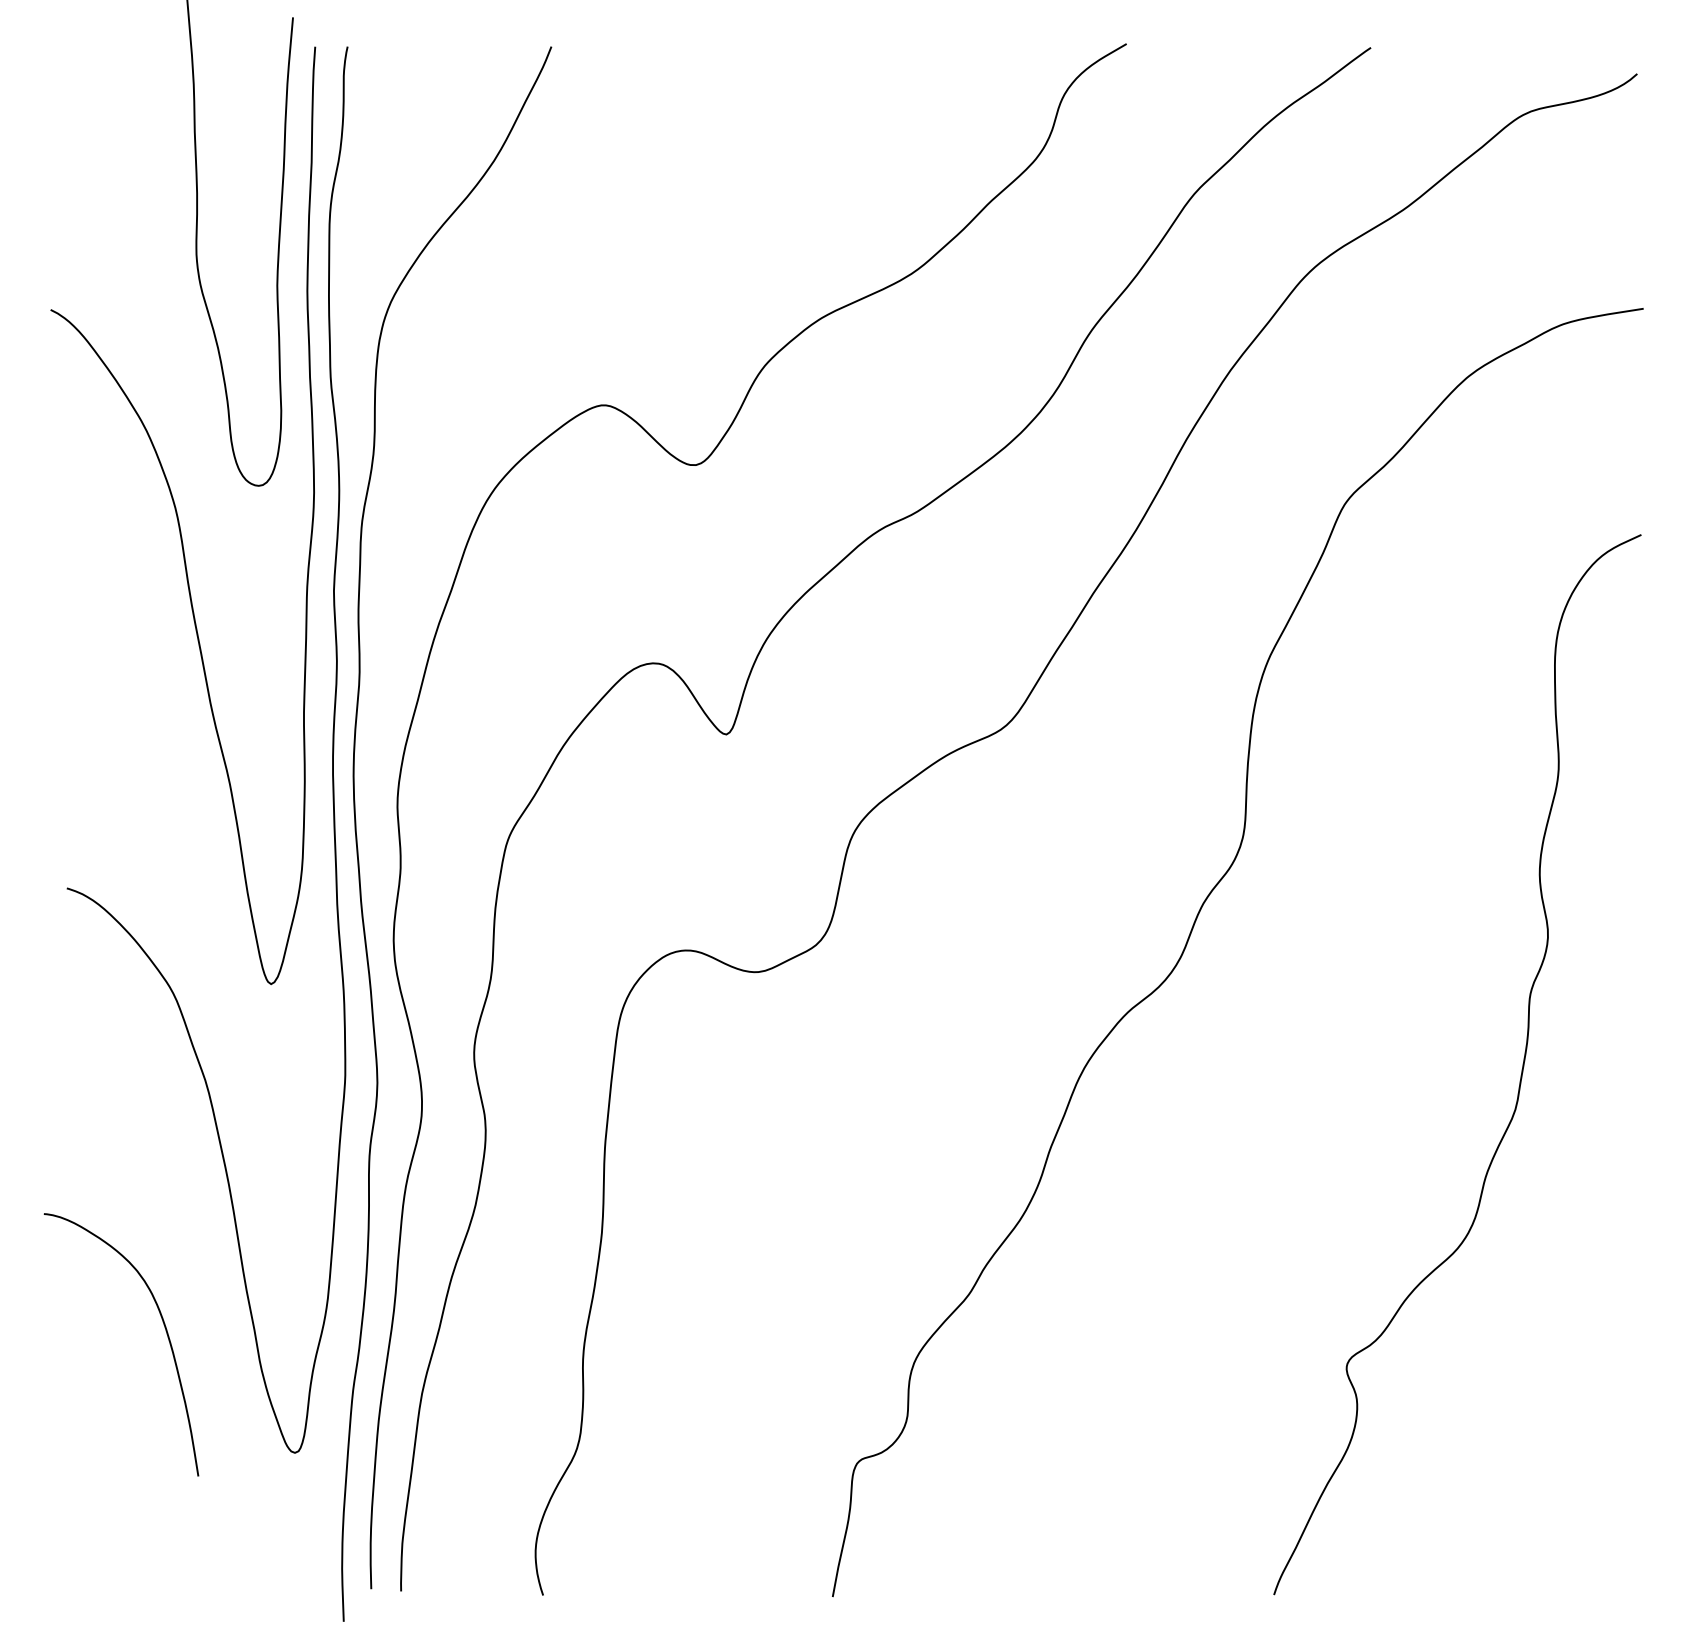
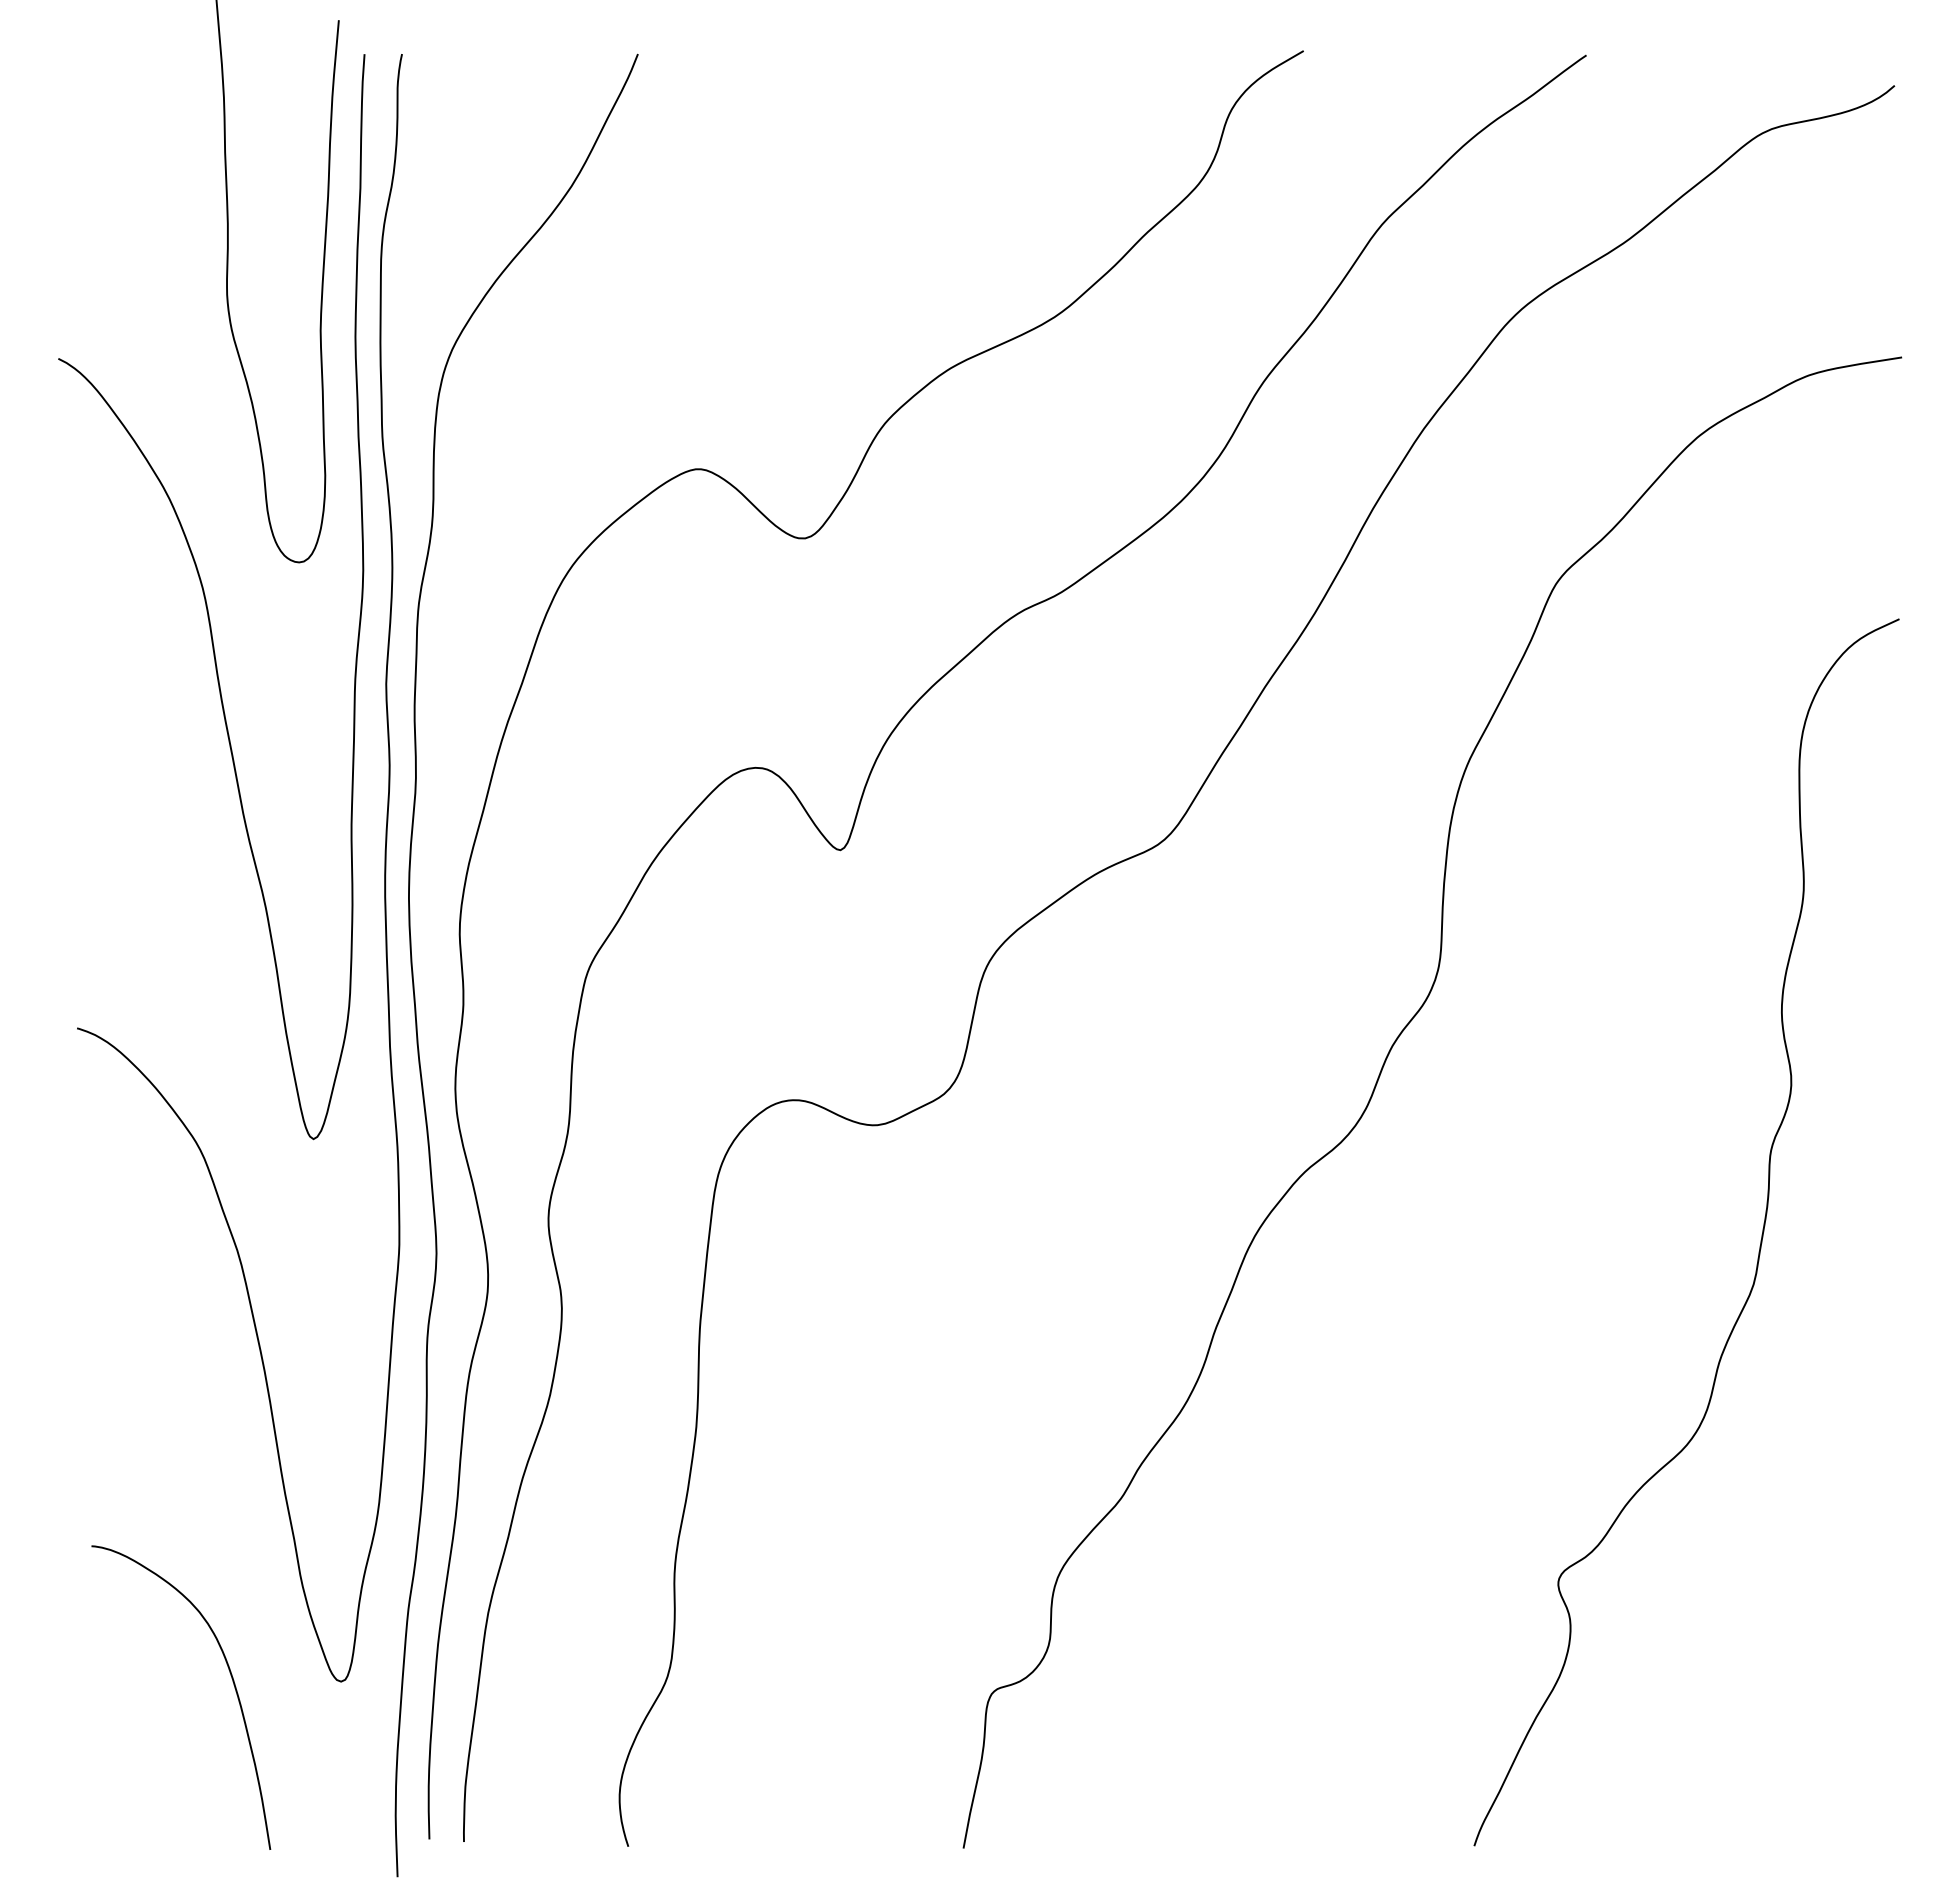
curve: (166, 1334) -> (233, 1685), moved

